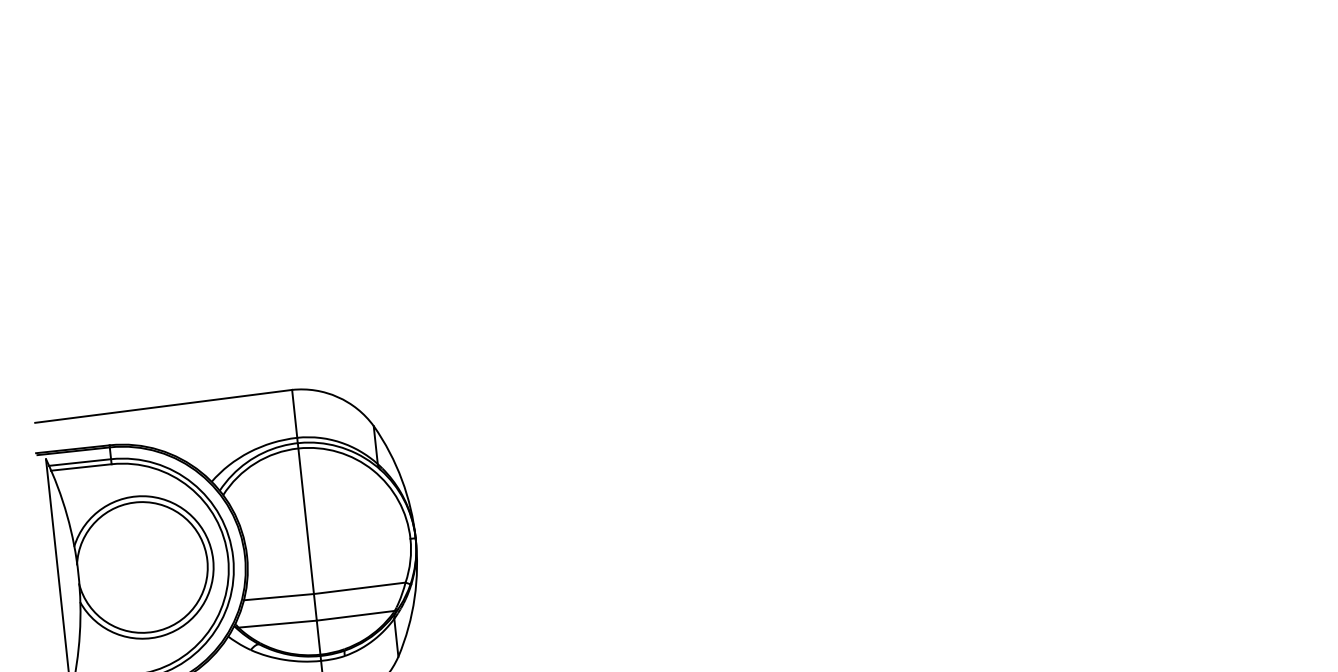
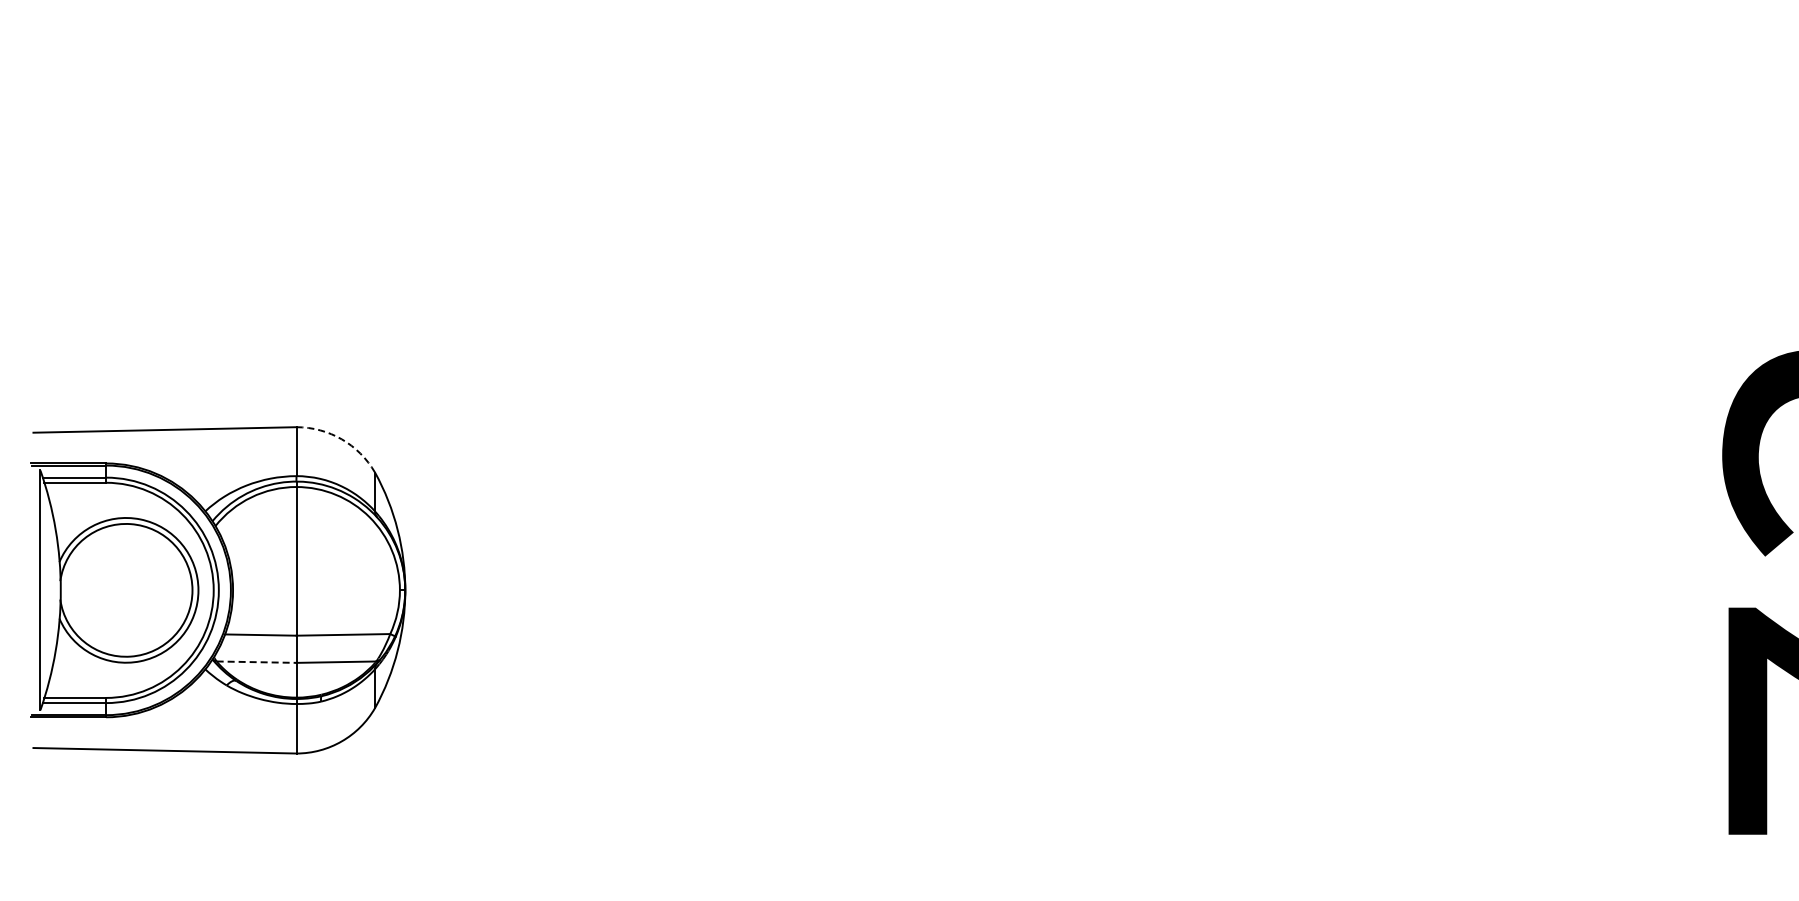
arc: (337, 397) -> (341, 439), solid -> dashed
line: (277, 624) -> (256, 662), solid -> dashed

